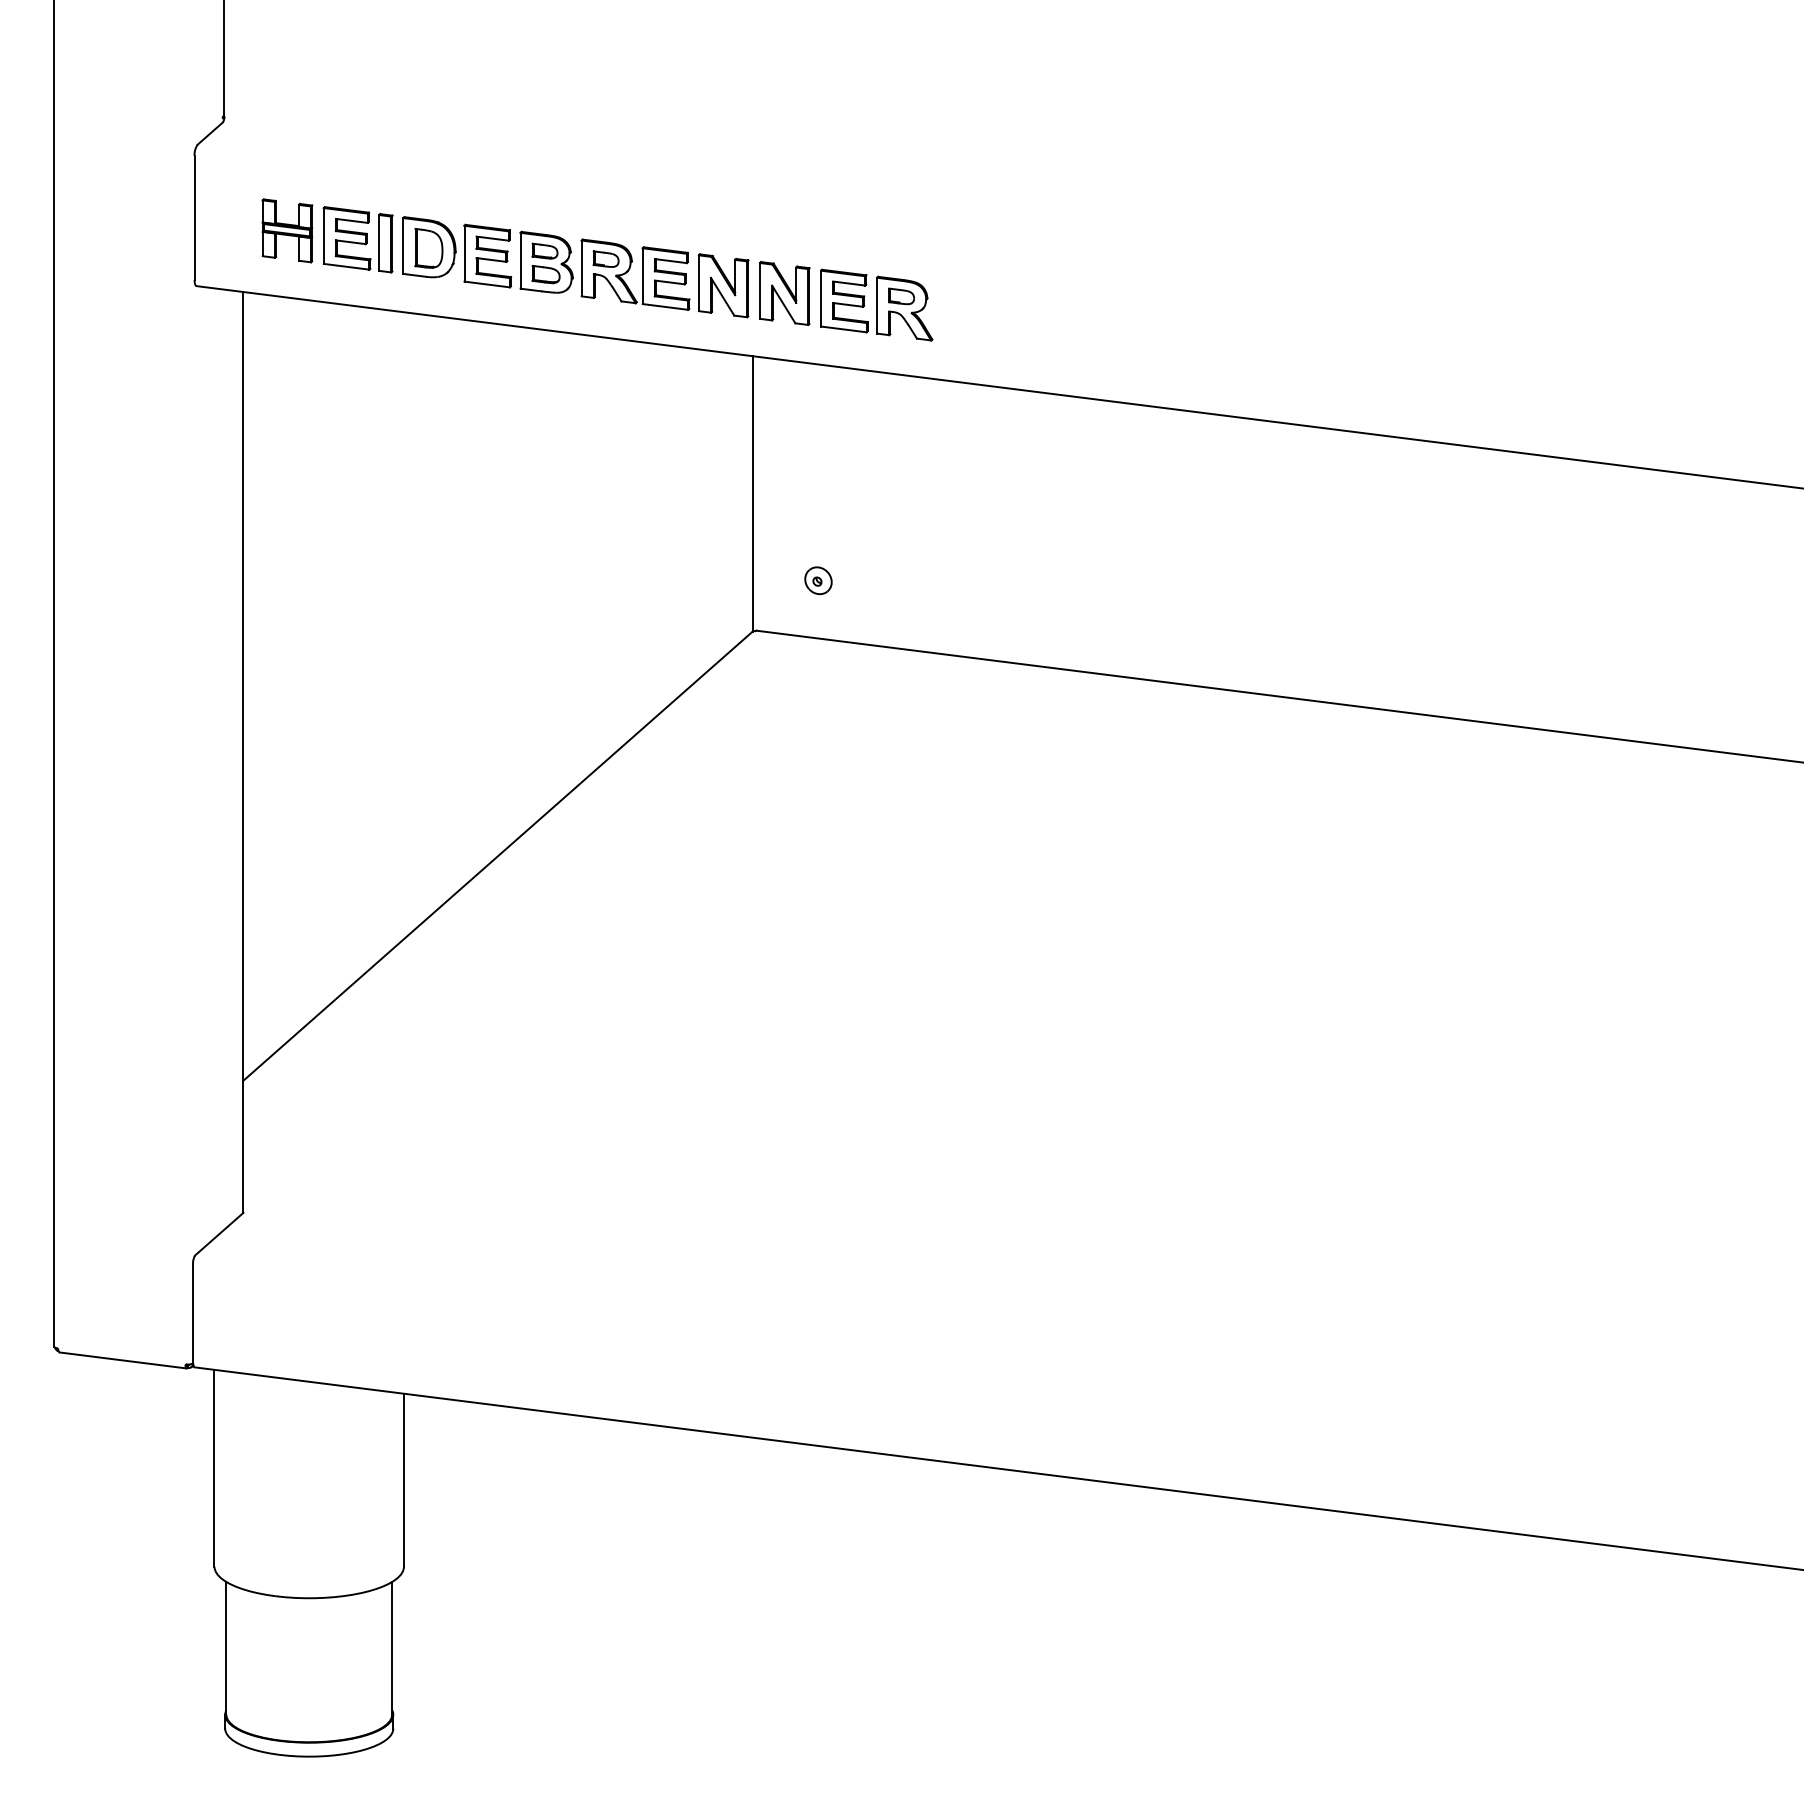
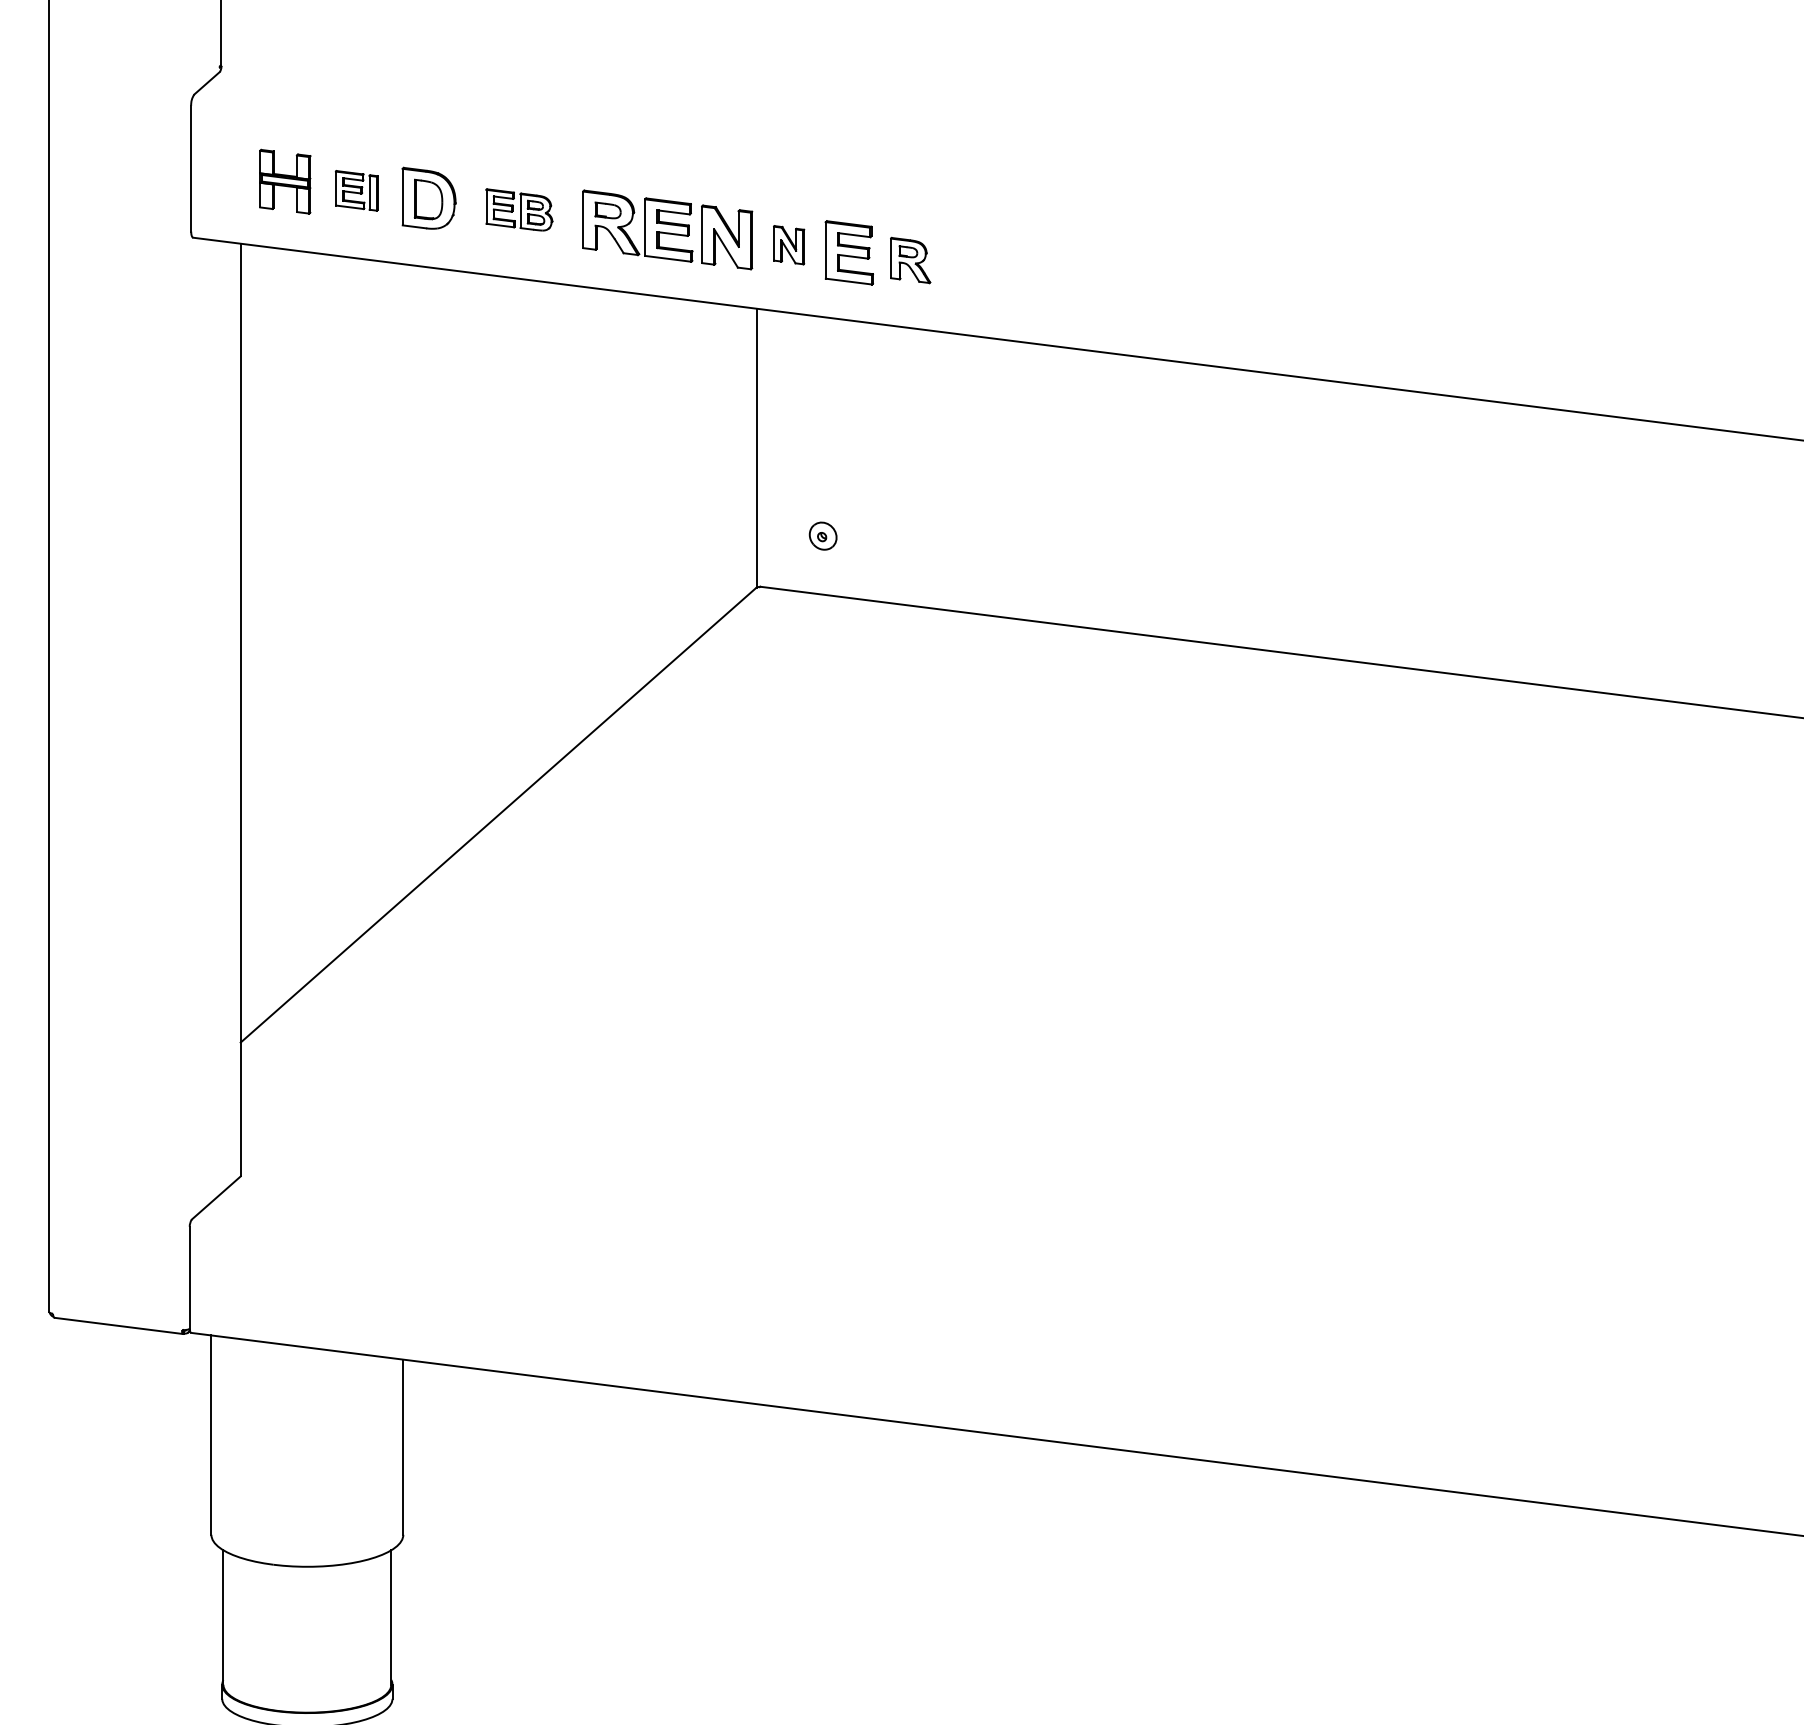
part: (357, 239) -> (356, 190), size x0.6
part: (518, 258) -> (519, 209), size x0.6
part: (784, 293) -> (788, 245), size x0.6
part: (904, 308) -> (910, 260), size x0.7

